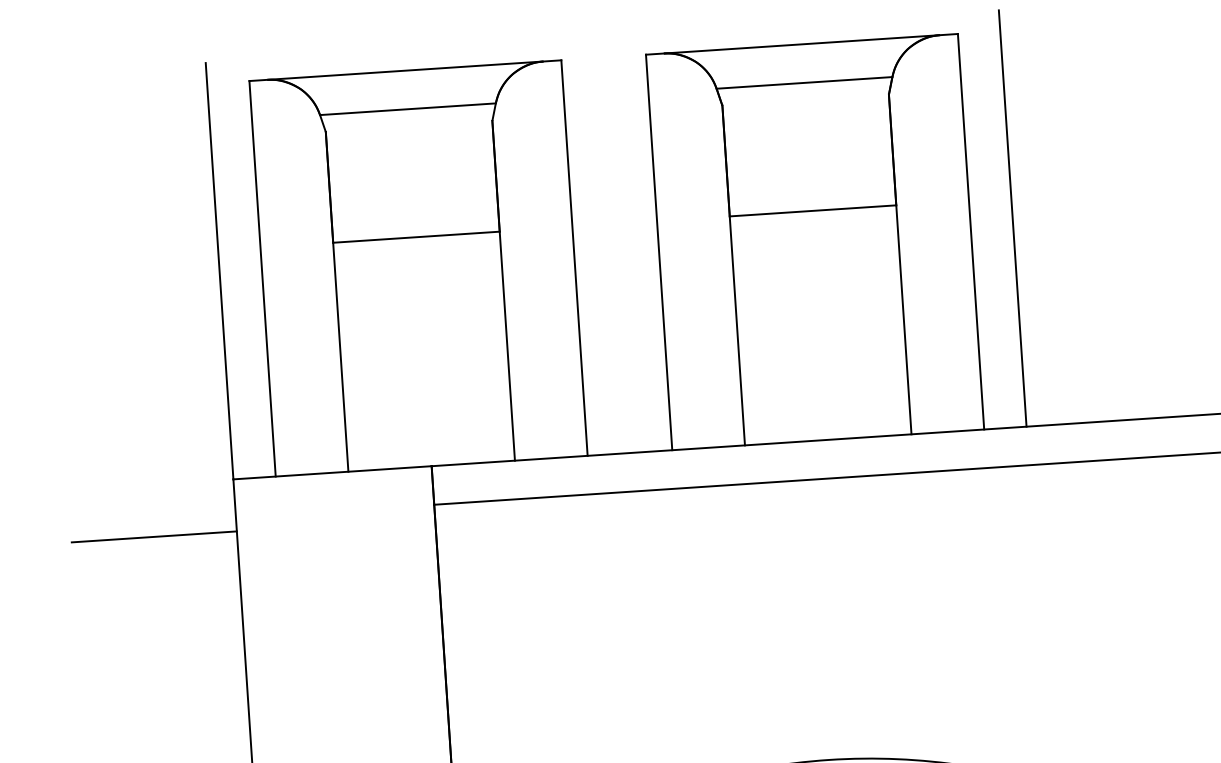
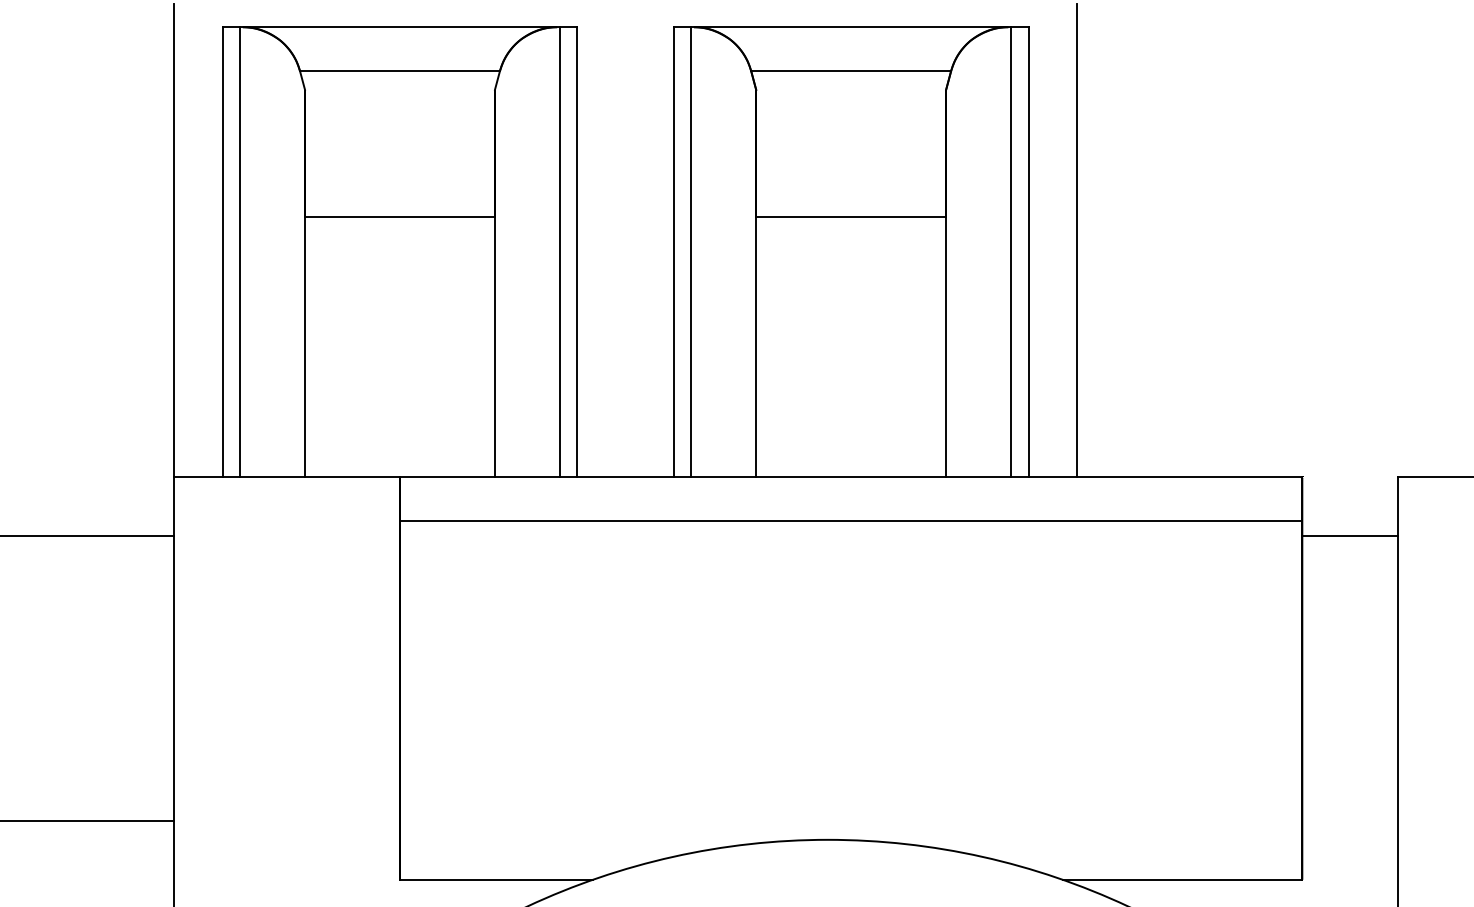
line: (956, 233) -> (1011, 252), added
line: (673, 251) -> (690, 252), added
line: (559, 259) -> (560, 252), added
line: (277, 278) -> (239, 252), added

